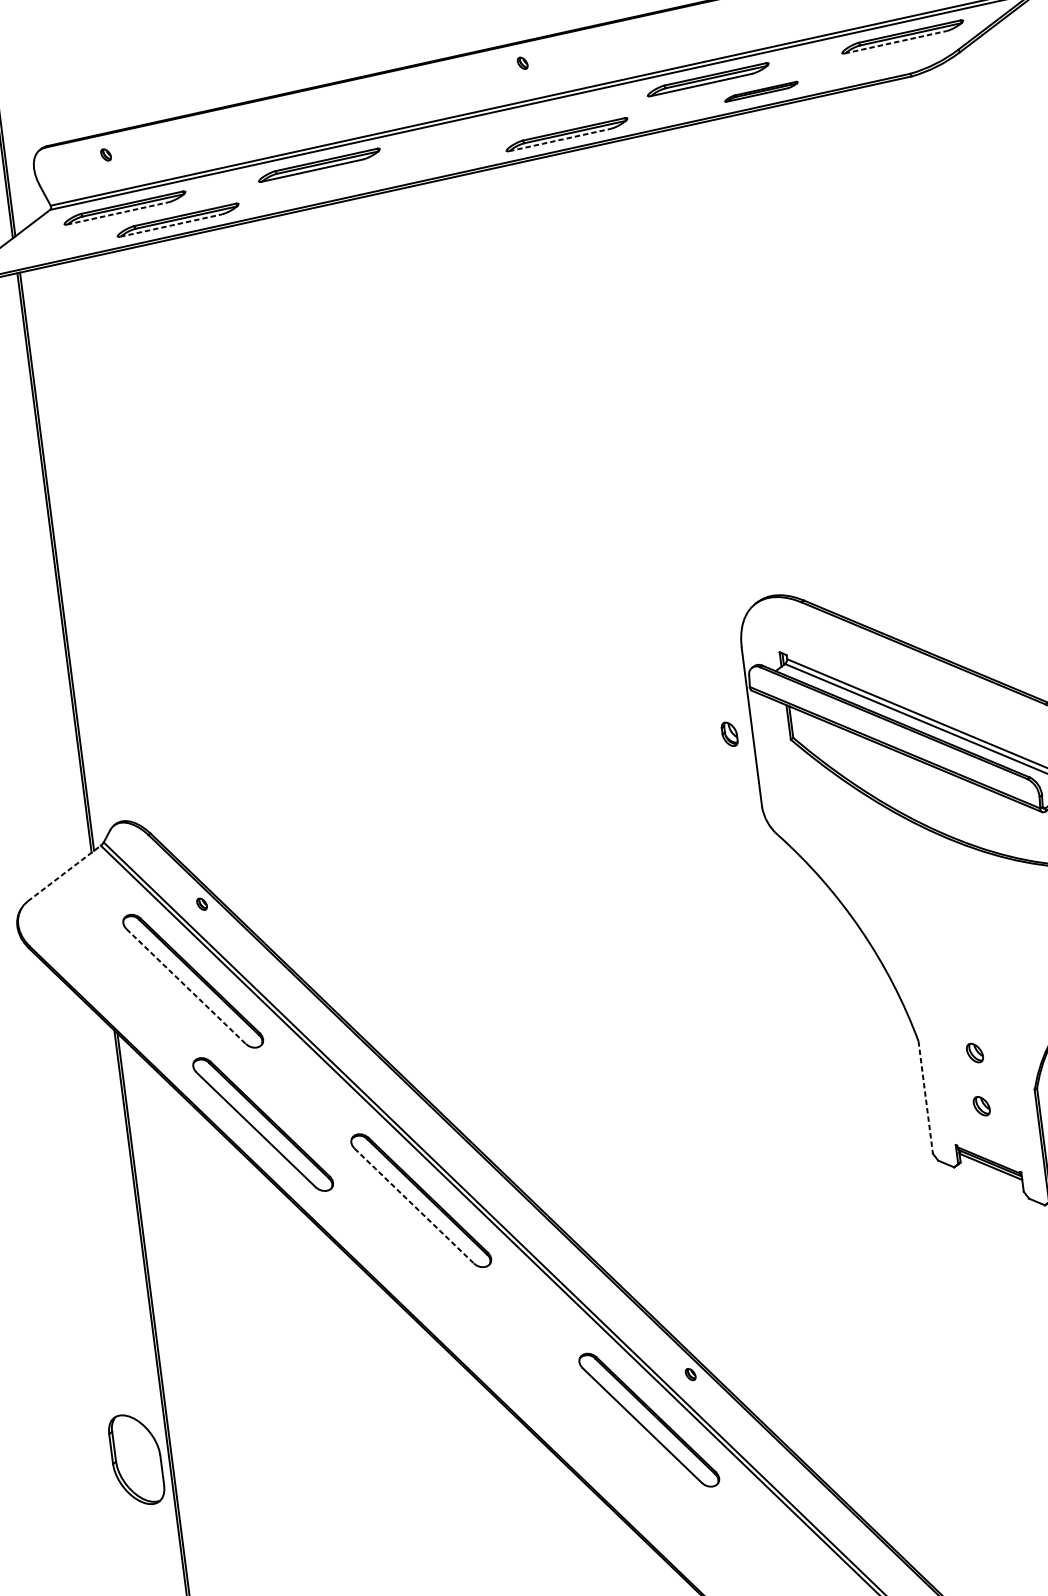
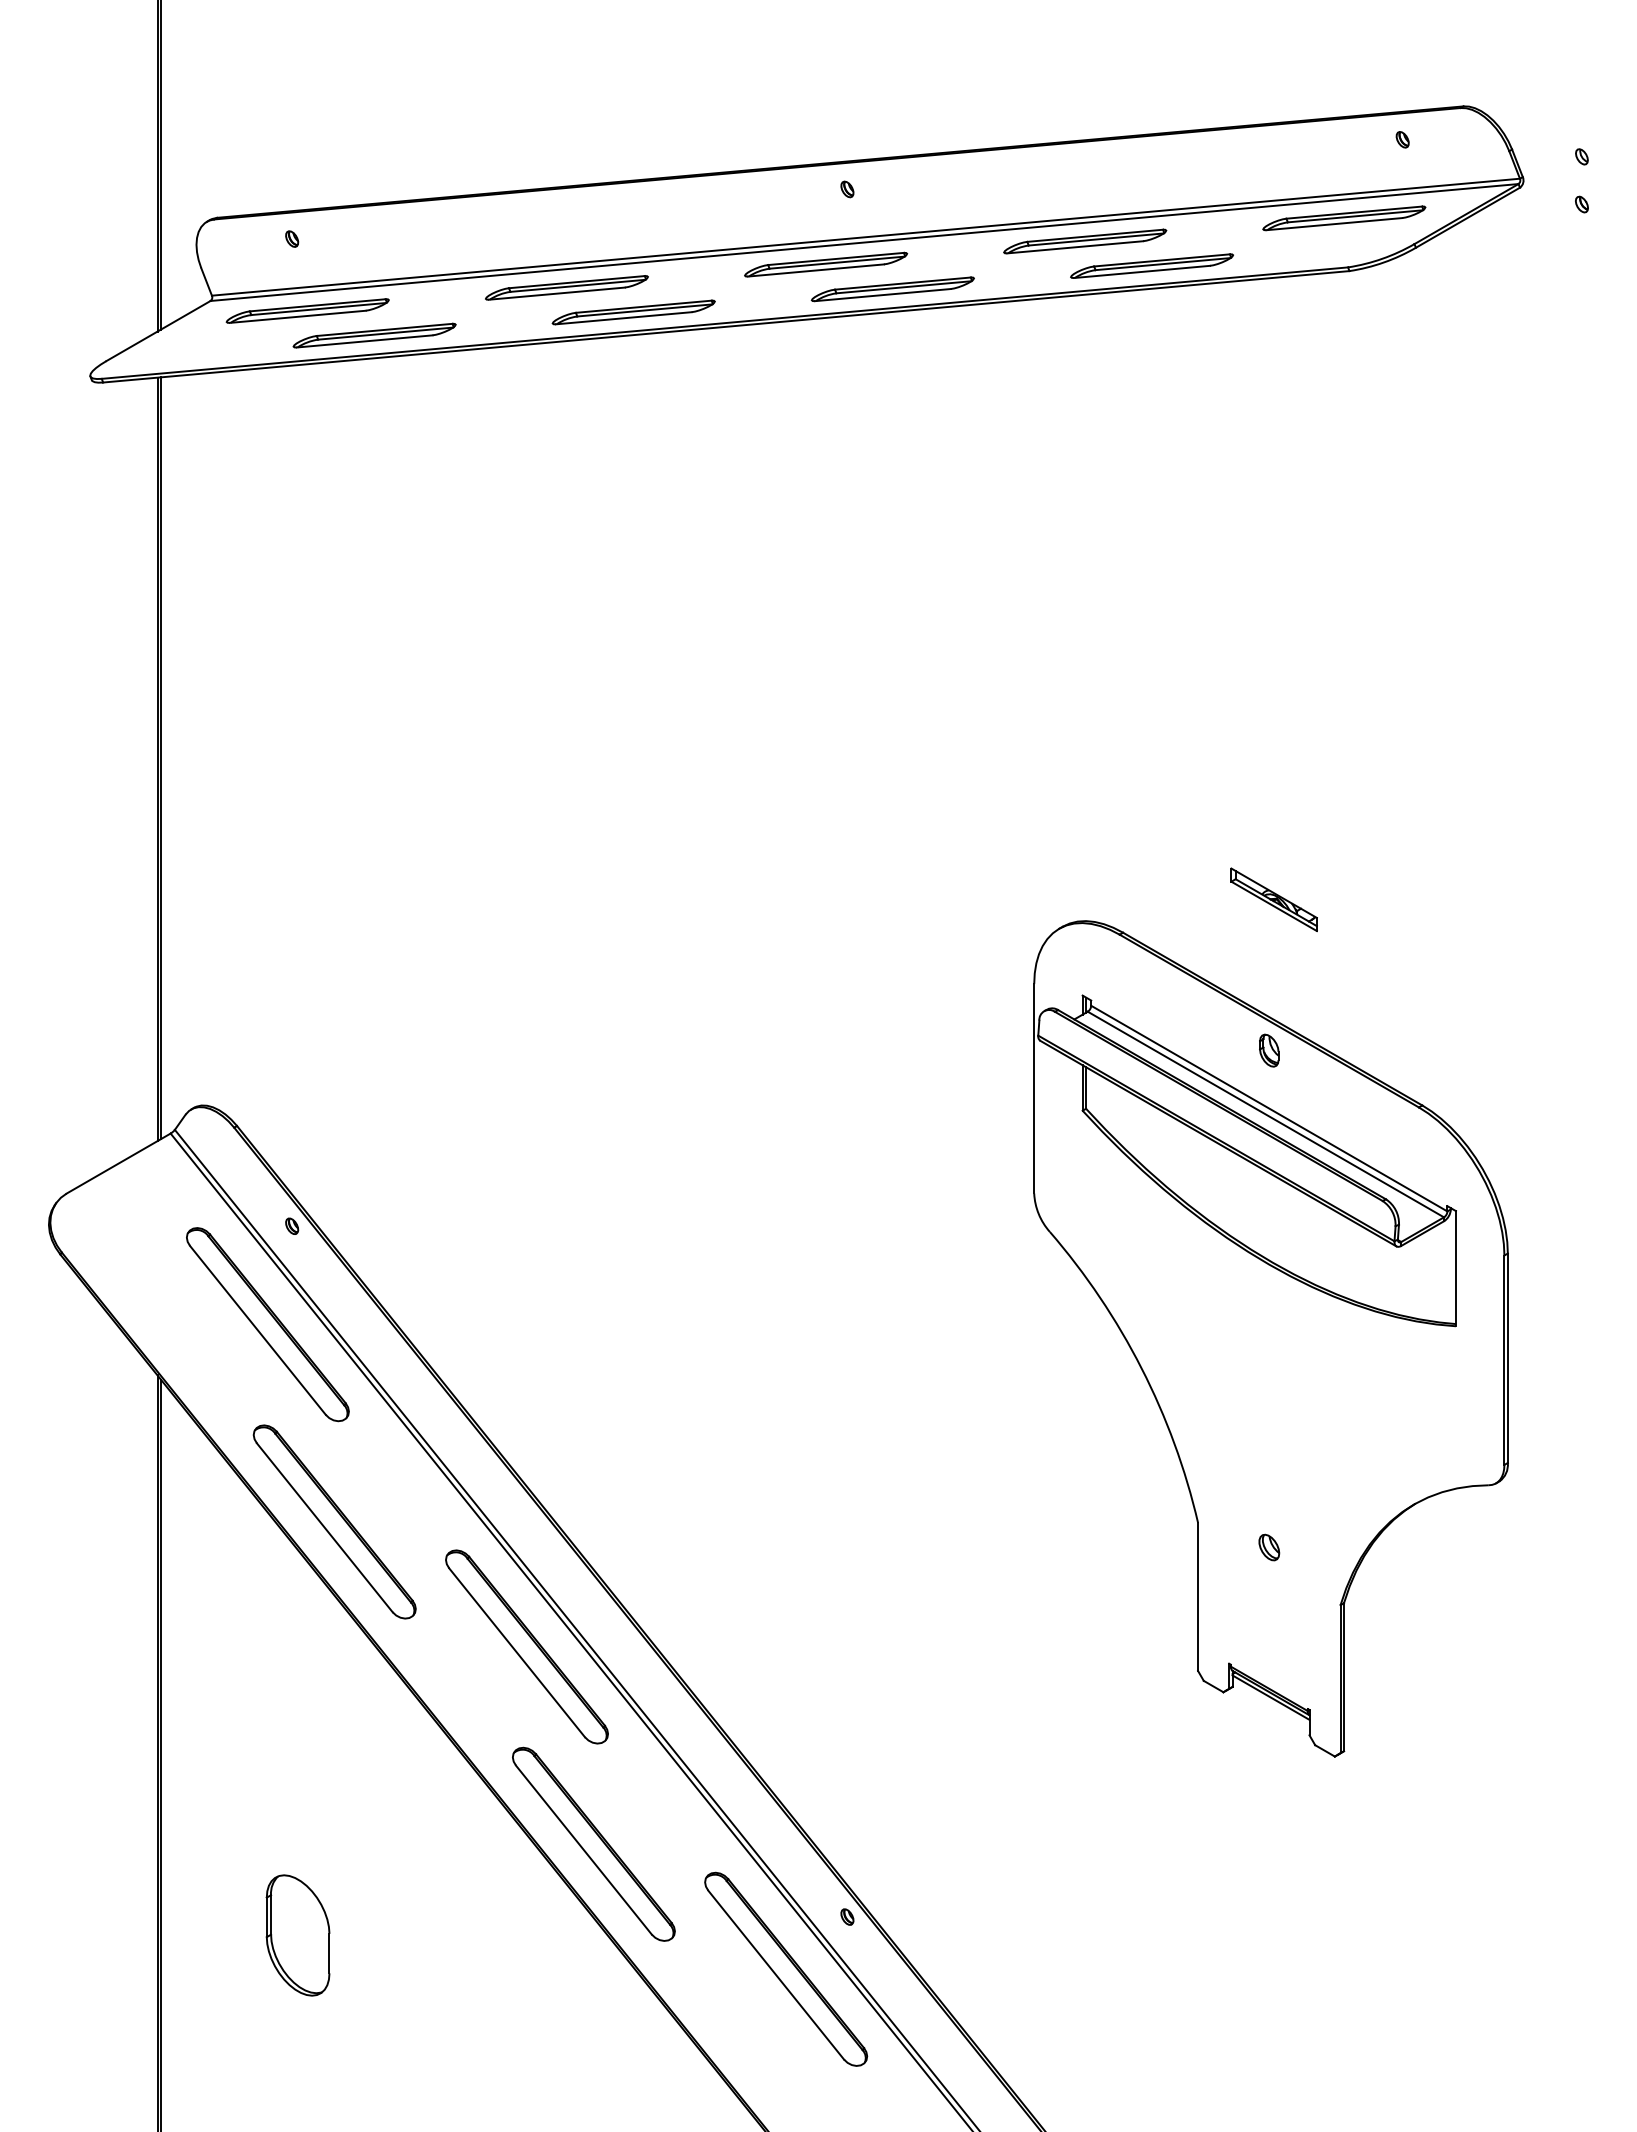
line: (895, 42) -> (1334, 224), dashed -> solid
part: (760, 91) -> (1151, 265), size x1.67
part: (514, 122) -> (826, 264), added
line: (560, 140) -> (883, 295), dashed -> solid
part: (372, 177) -> (633, 312), added
line: (118, 213) -> (298, 316), dashed -> solid
line: (171, 225) -> (365, 341), dashed -> solid
part: (915, 560) -> (1273, 899), added
part: (729, 734) -> (1269, 1050), moved
line: (64, 873) -> (119, 1163), dashed -> solid
line: (186, 986) -> (258, 1330), dashed -> solid
line: (926, 1097) -> (1198, 1597), dashed -> solid
part: (981, 1106) -> (1269, 1617), removed
line: (414, 1206) -> (517, 1653), dashed -> solid
part: (490, 1343) -> (593, 1843), added
part: (136, 1459) -> (297, 1935), moved

